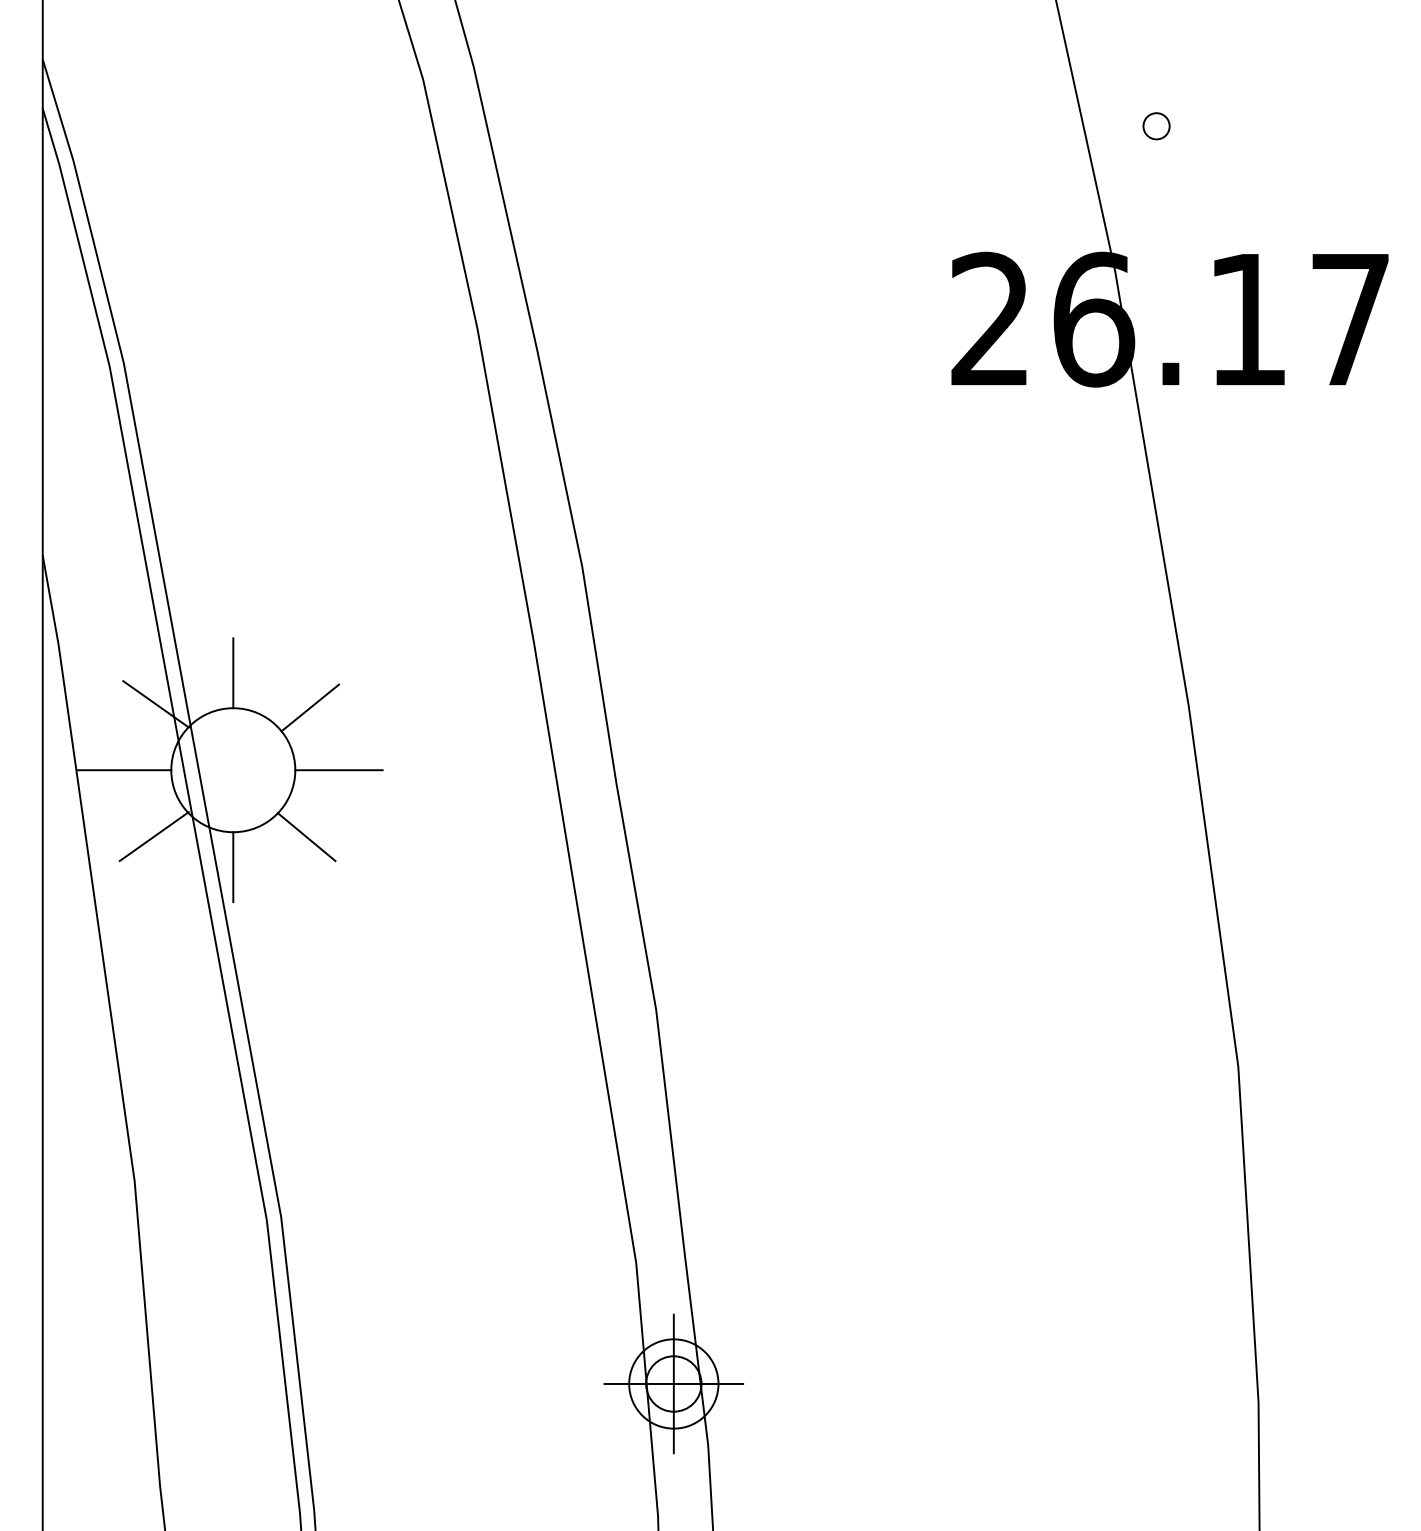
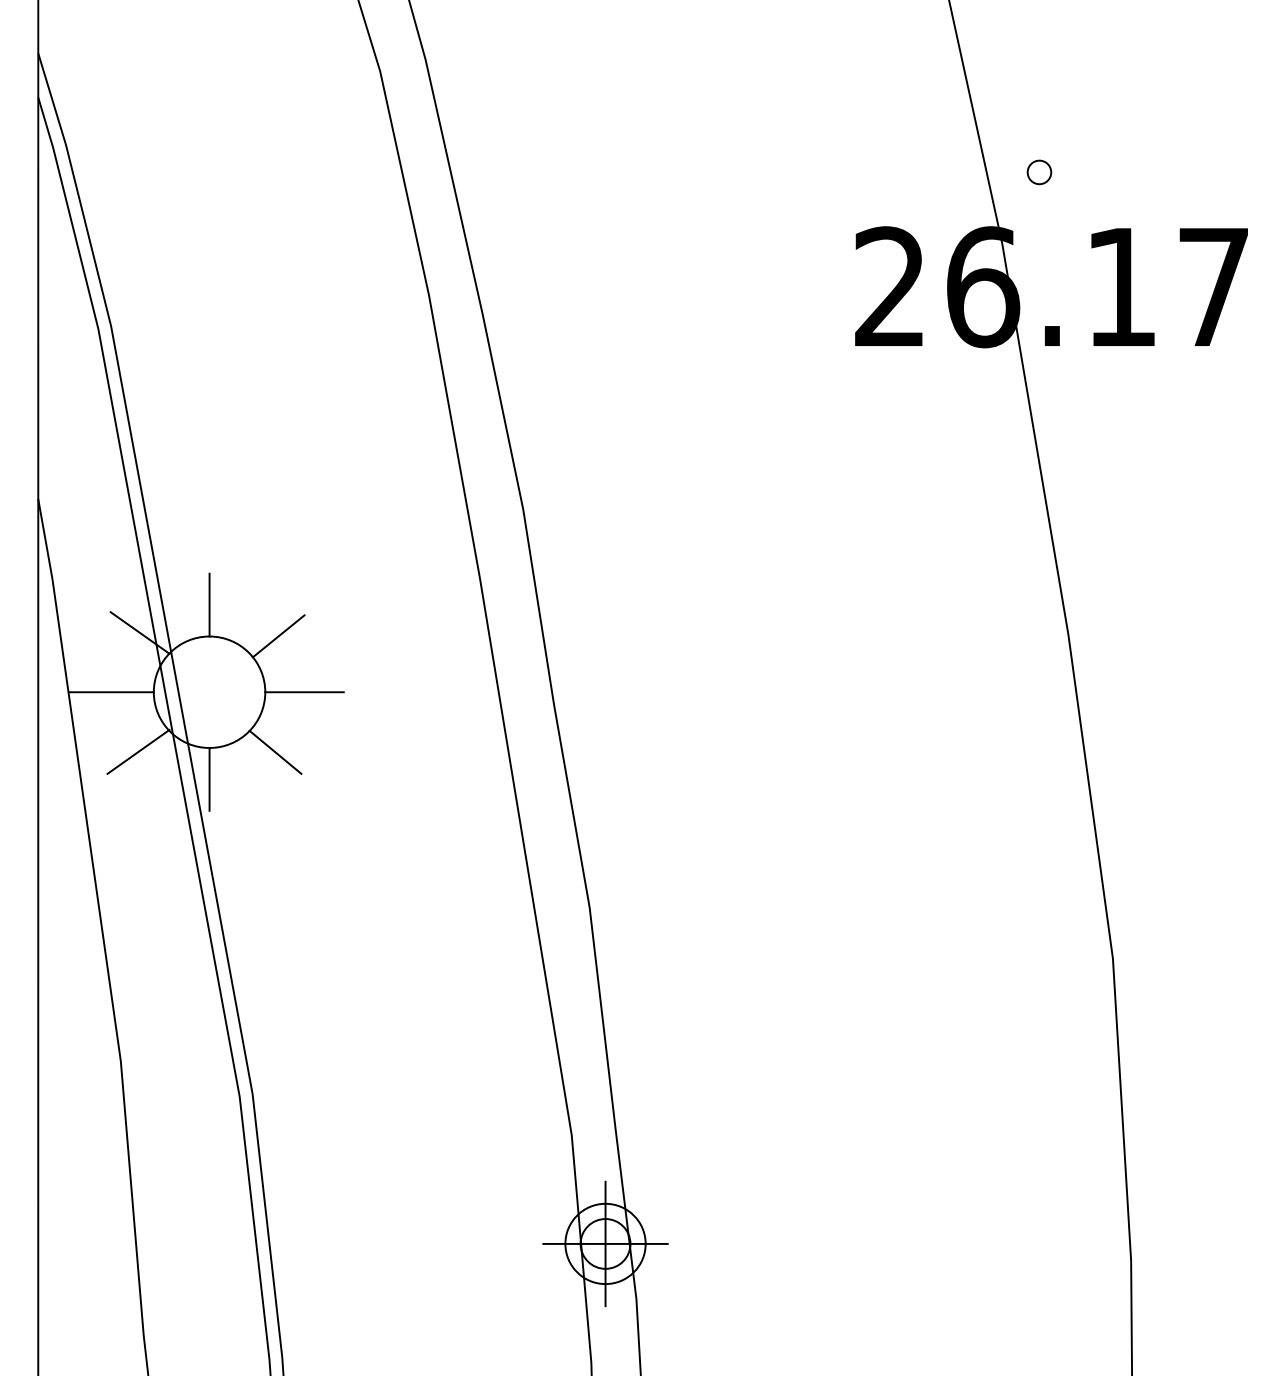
part: (1156, 126) -> (1039, 172), moved

